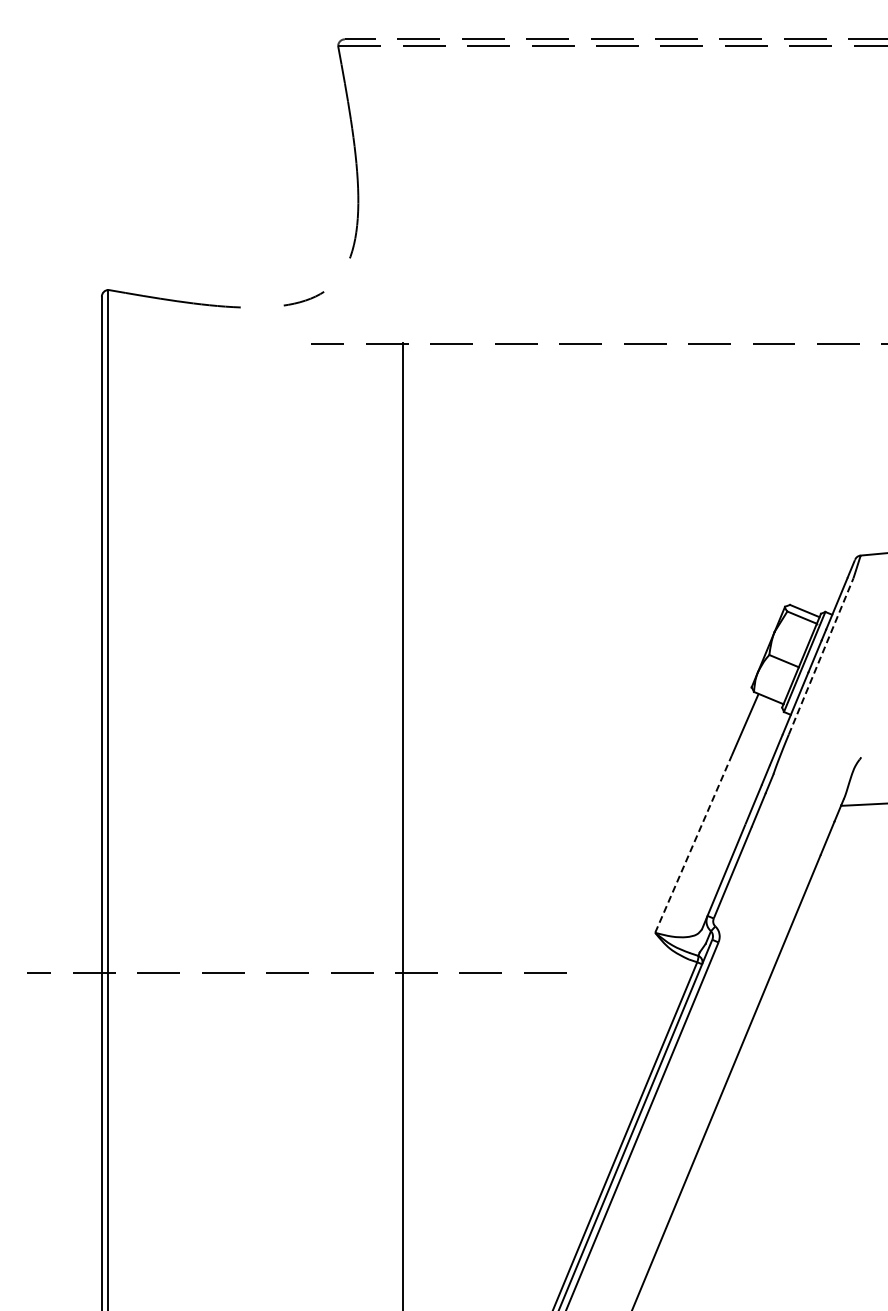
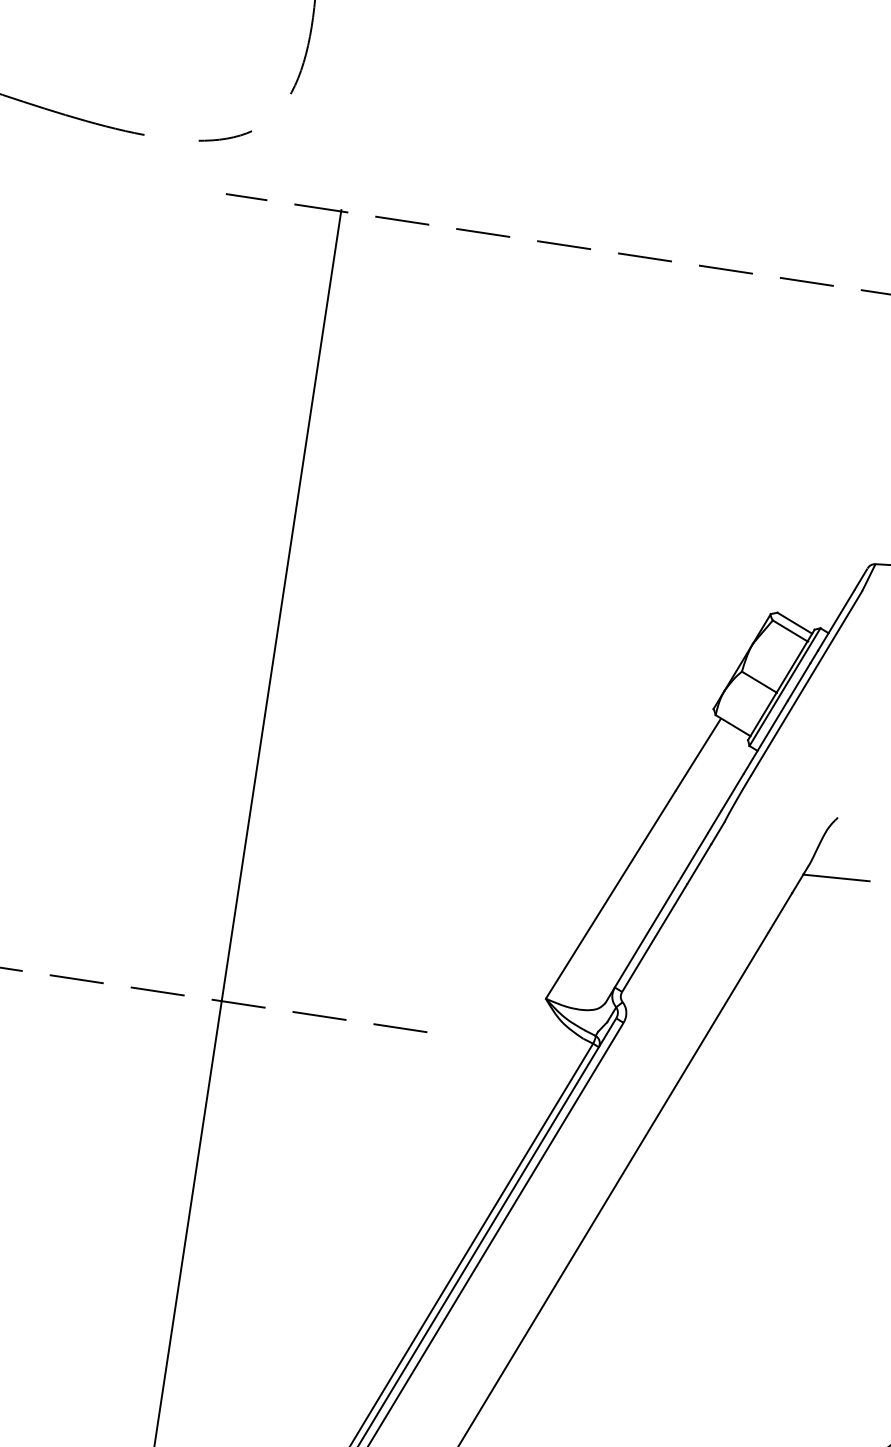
line: (821, 656) -> (807, 683), dashed -> solid
line: (693, 843) -> (610, 893), dashed -> solid

